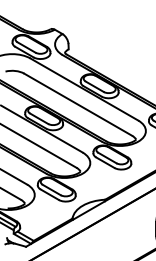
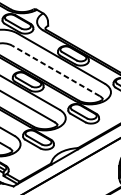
line: (77, 104) -> (55, 70), solid -> dashed

